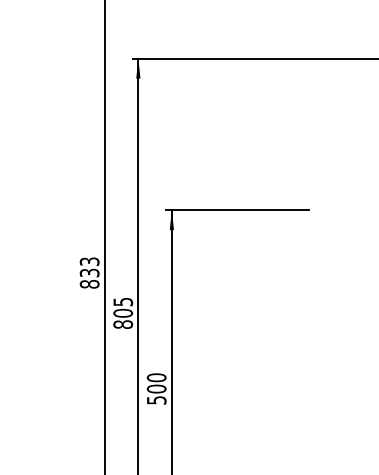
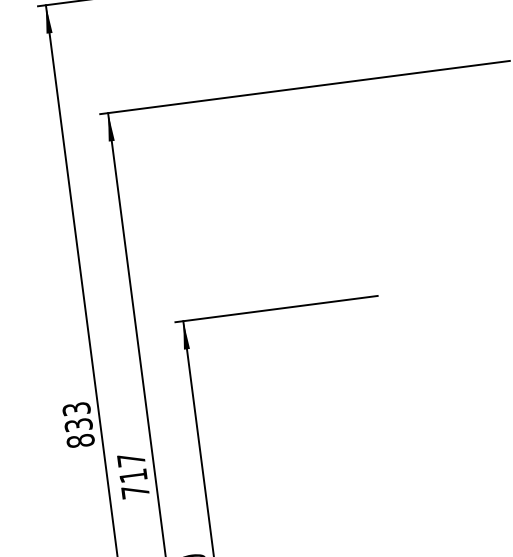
text: (123, 312) -> (133, 474), 805 -> 717

